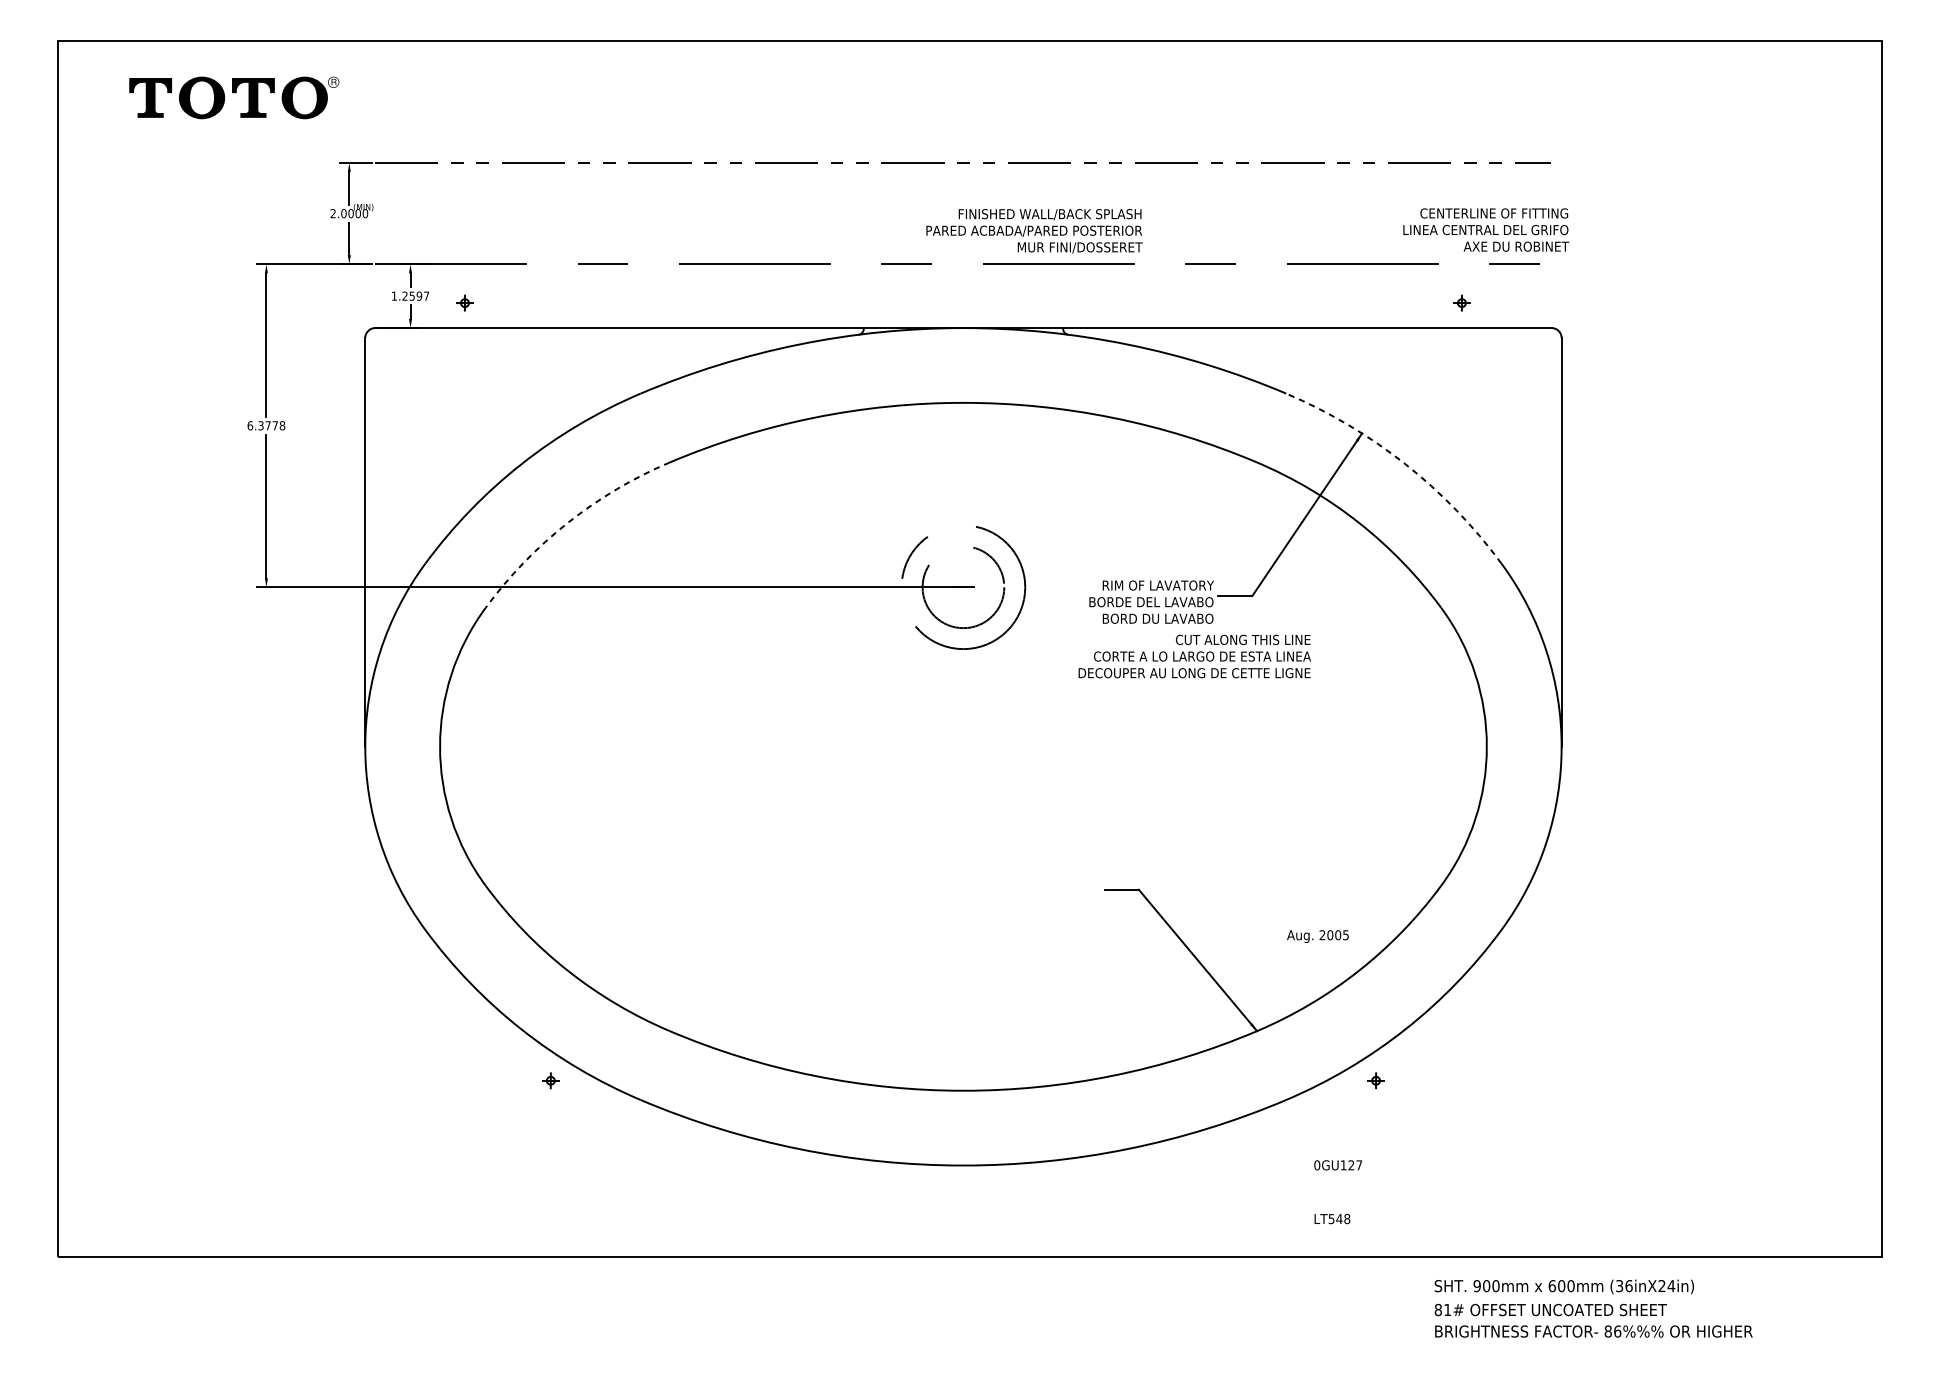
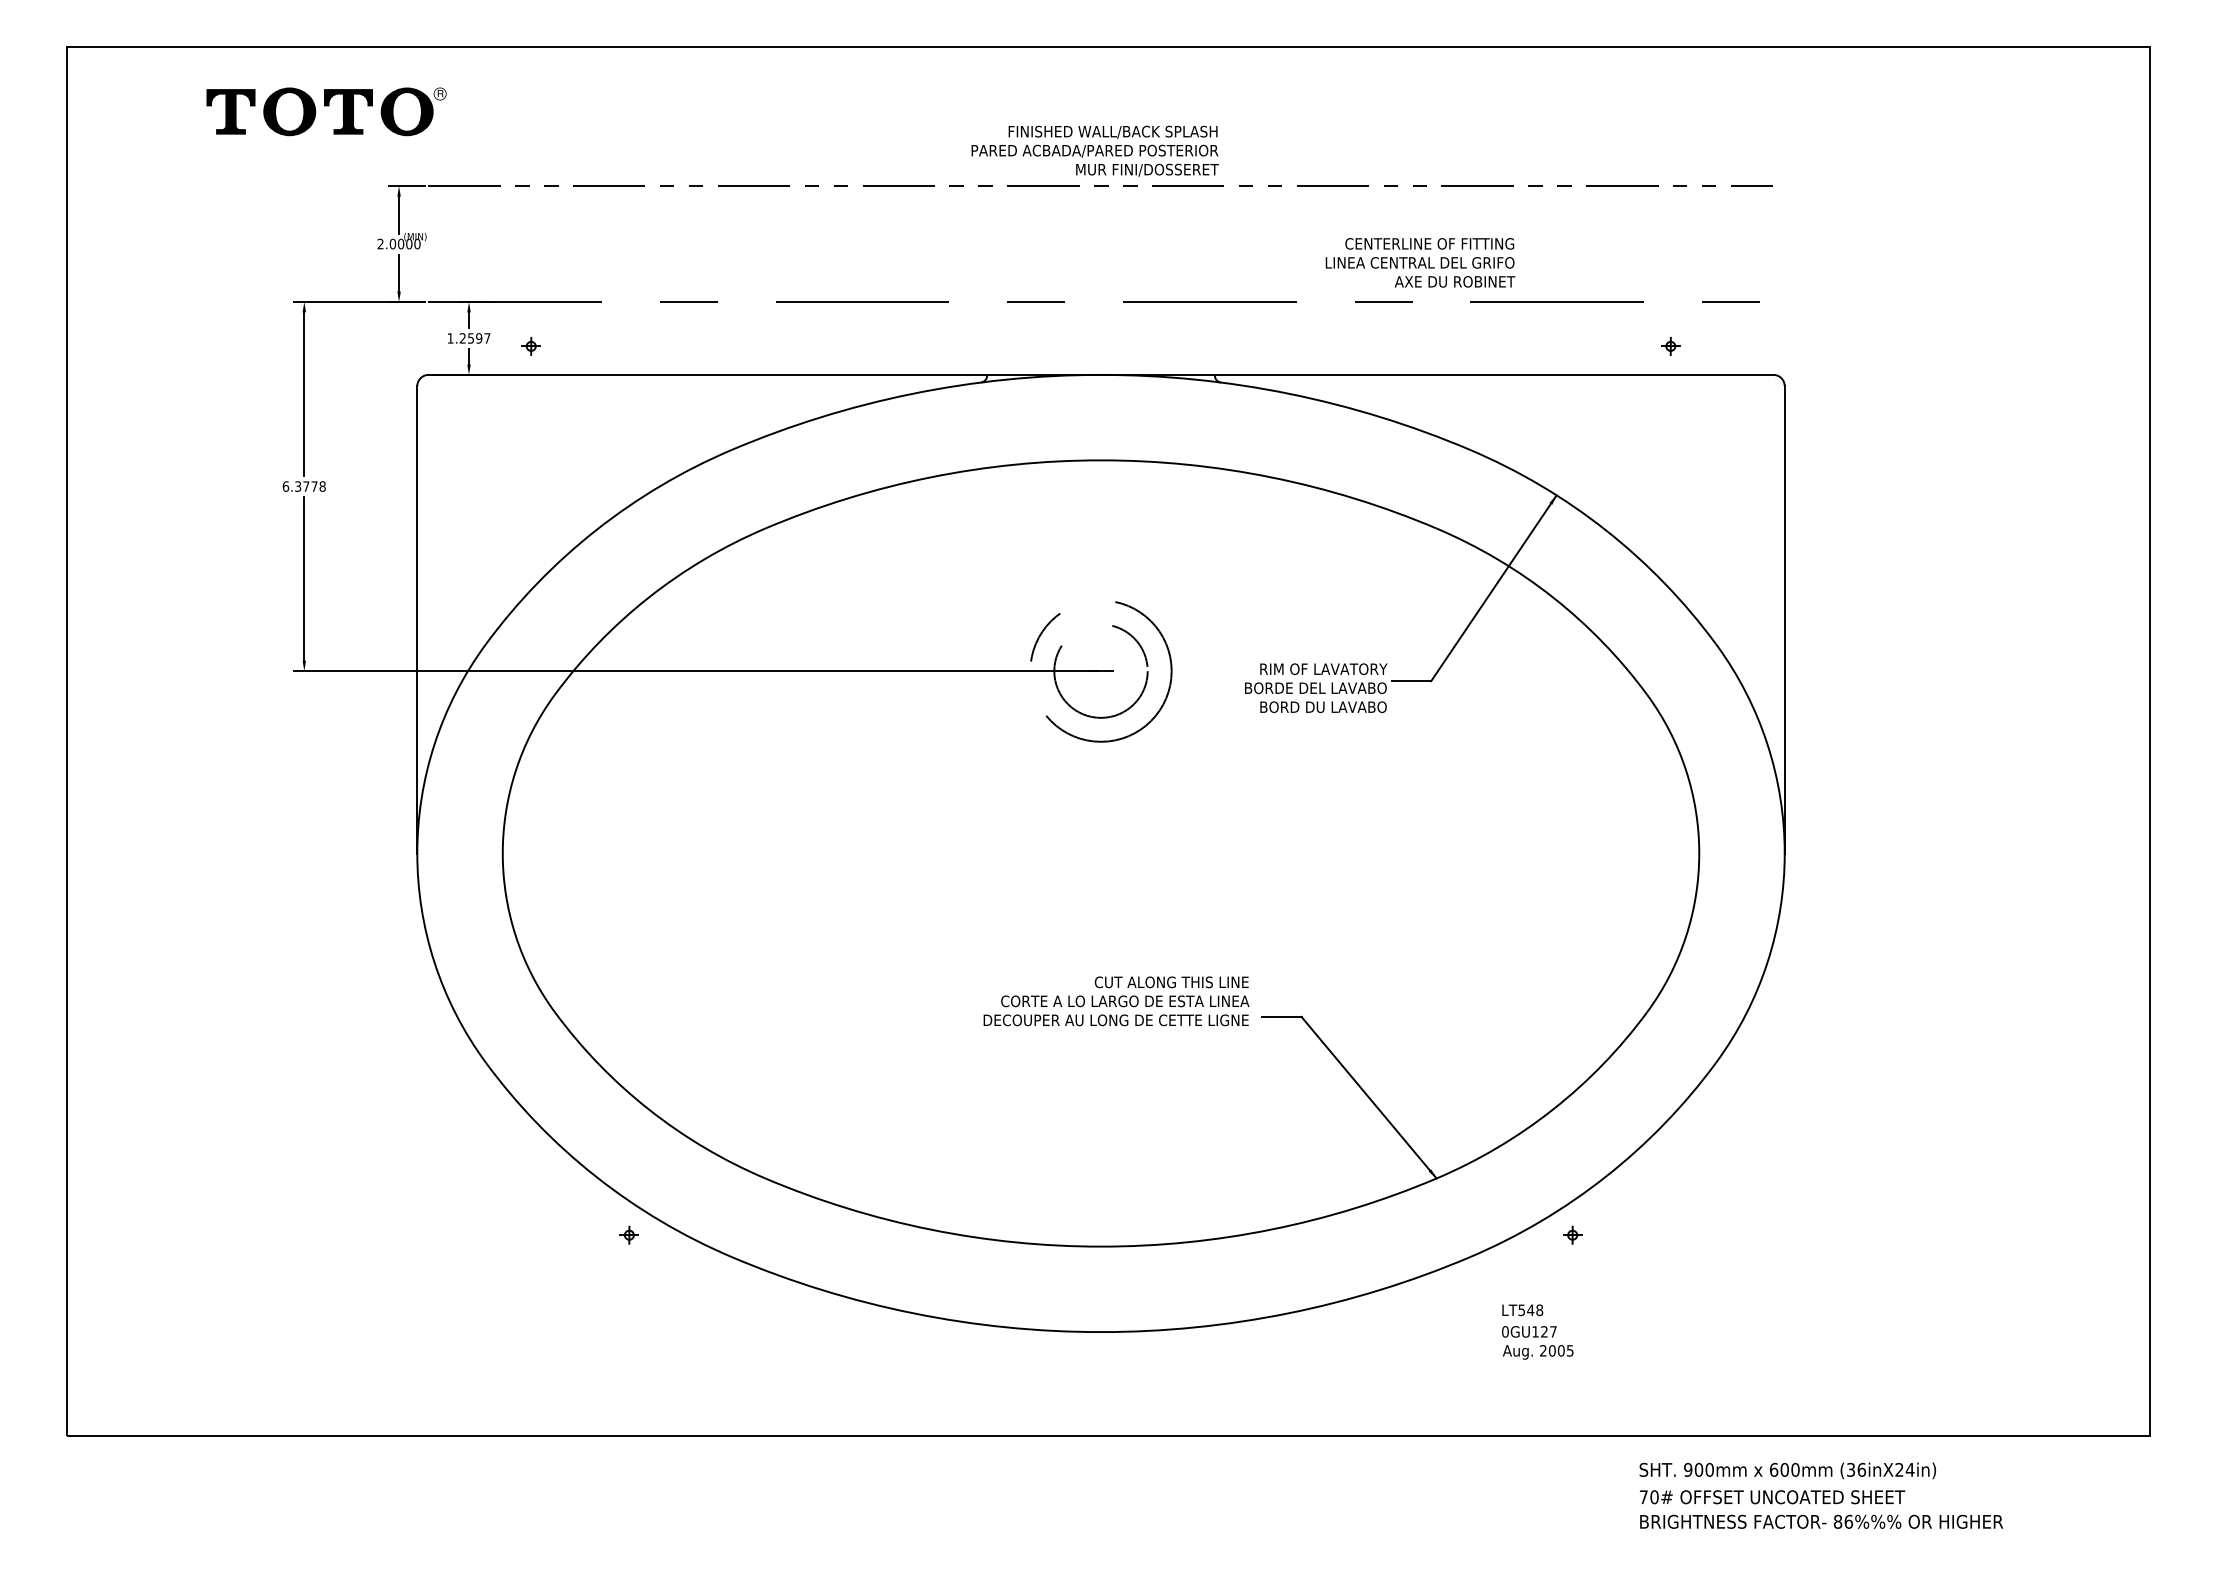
part: (234, 97) -> (326, 111), moved
text: (1486, 229) -> (1420, 262), moved
text: (1033, 230) -> (1094, 150), moved
arc: (1405, 464) -> (1606, 530), dashed -> solid
arc: (568, 522) -> (649, 597), dashed -> solid
text: (1194, 656) -> (1116, 1001), moved
text: (1318, 936) -> (1538, 1352), moved
text: (1332, 1219) -> (1522, 1310), moved
text: (1442, 1310) -> (1648, 1497), 81# -> 70#

